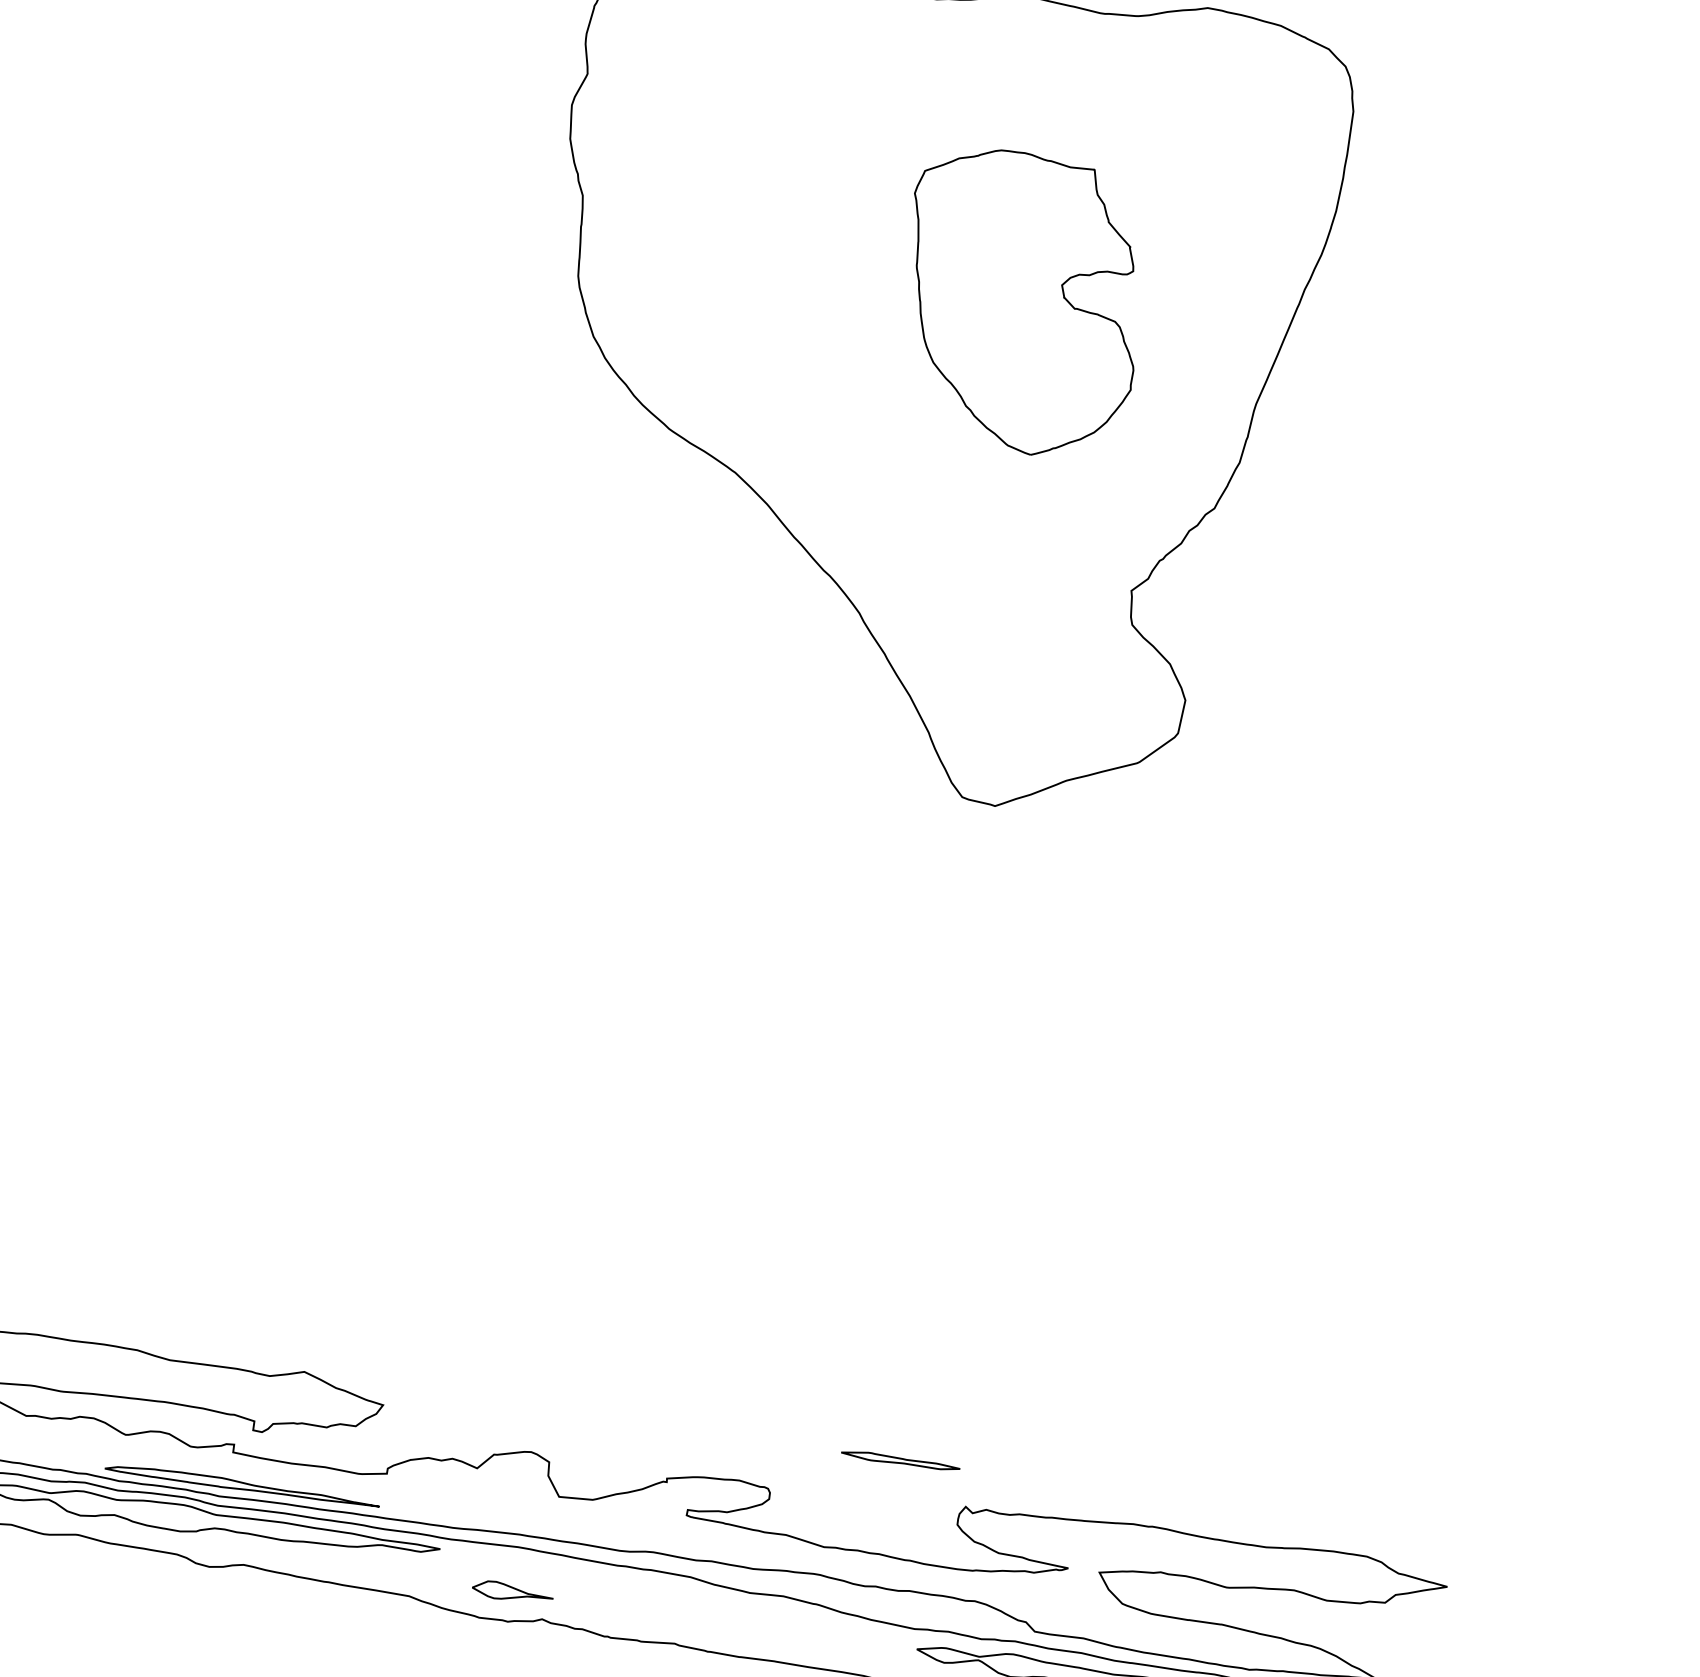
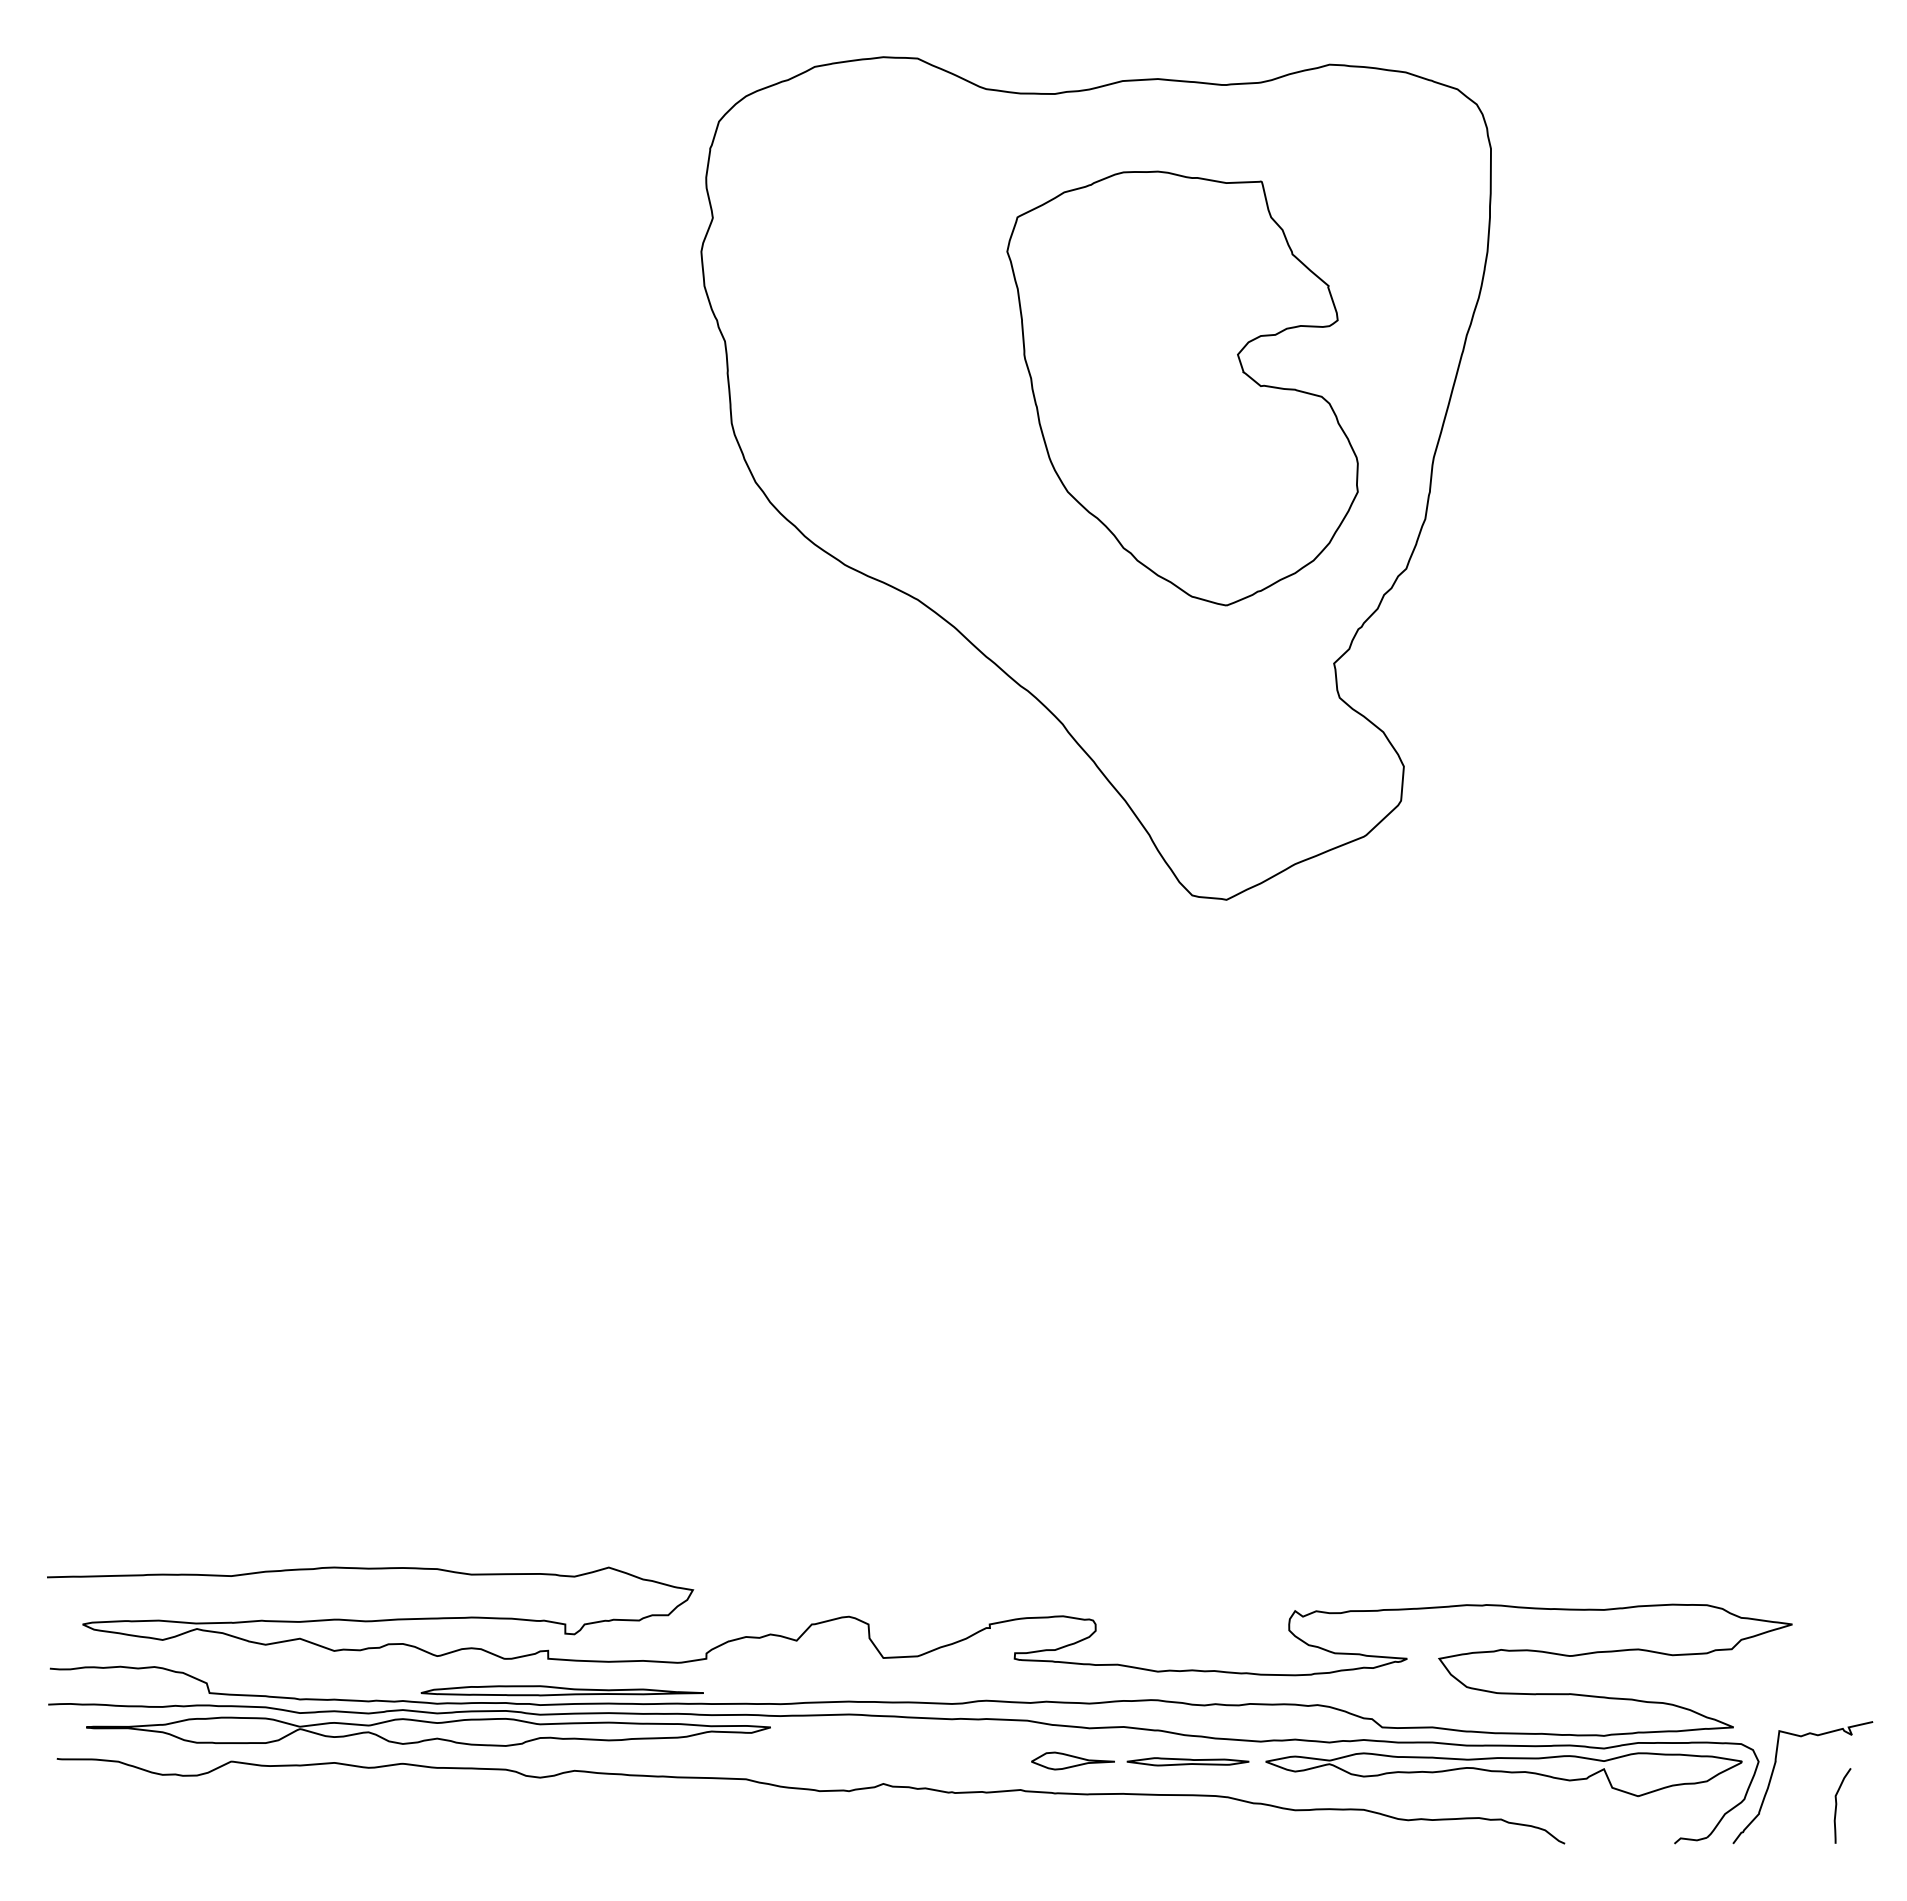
part: (1021, 303) -> (1182, 388), size x1.43
part: (900, 1460) -> (1187, 1761), moved
part: (512, 1591) -> (1072, 1760), moved

